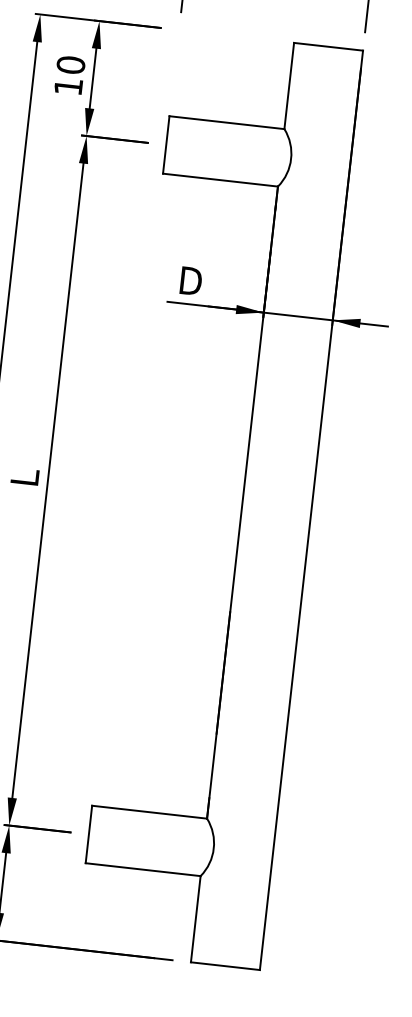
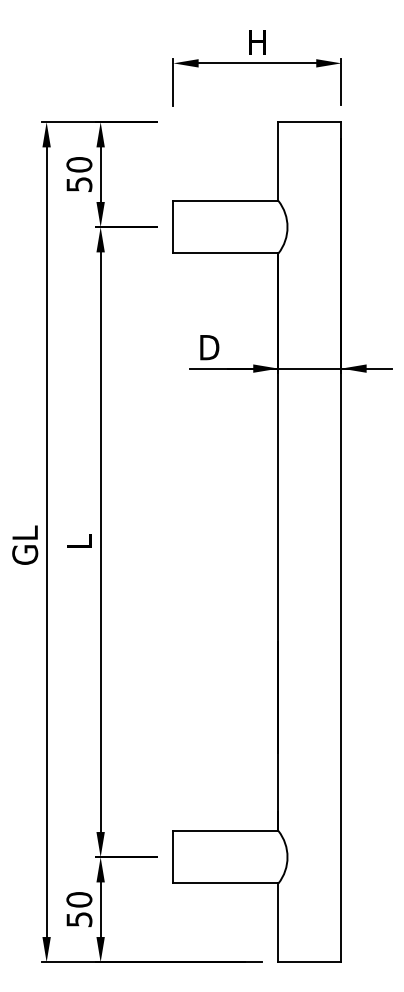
text: (68, 86) -> (79, 184), 10 -> 50

